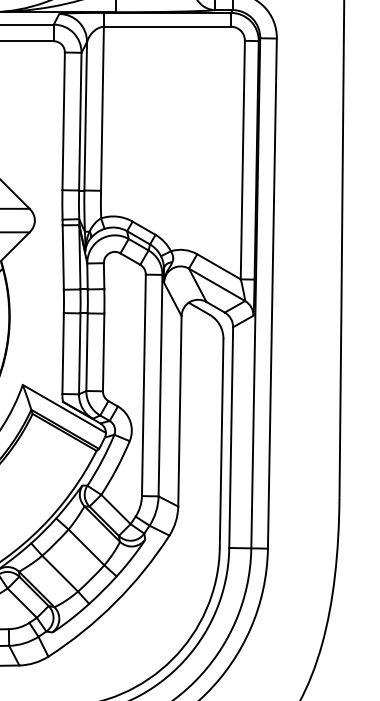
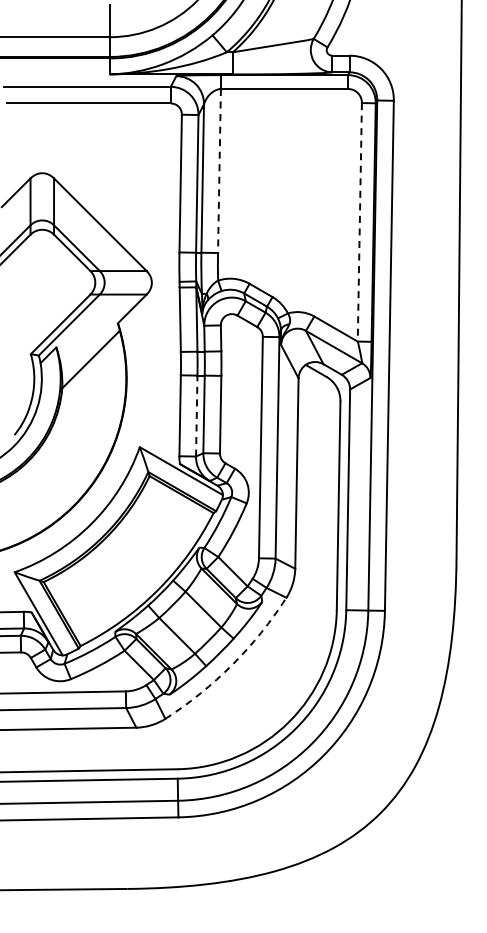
line: (102, 109) -> (219, 171), solid -> dashed
line: (242, 160) -> (359, 222), solid -> dashed
line: (79, 353) -> (196, 415), solid -> dashed
arc: (115, 602) -> (232, 664), solid -> dashed

